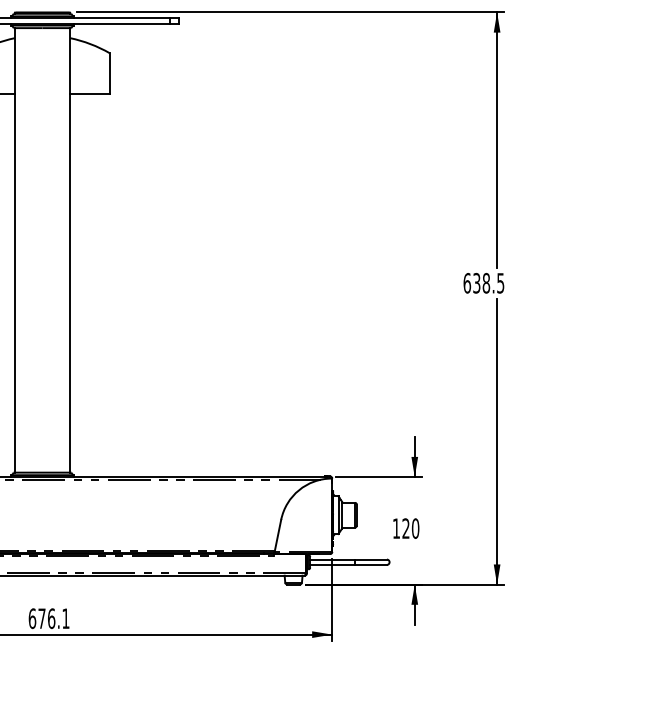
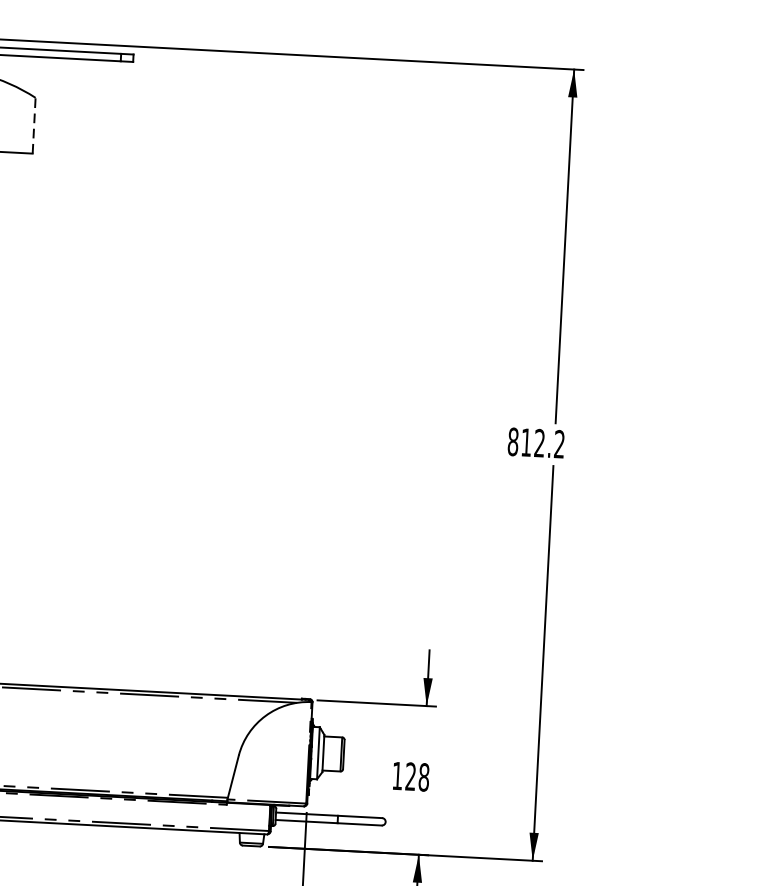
line: (109, 72) -> (33, 124), solid -> dashed
text: (483, 282) -> (535, 441), 638.5 -> 812.2
text: (415, 528) -> (423, 777), 120 -> 128

